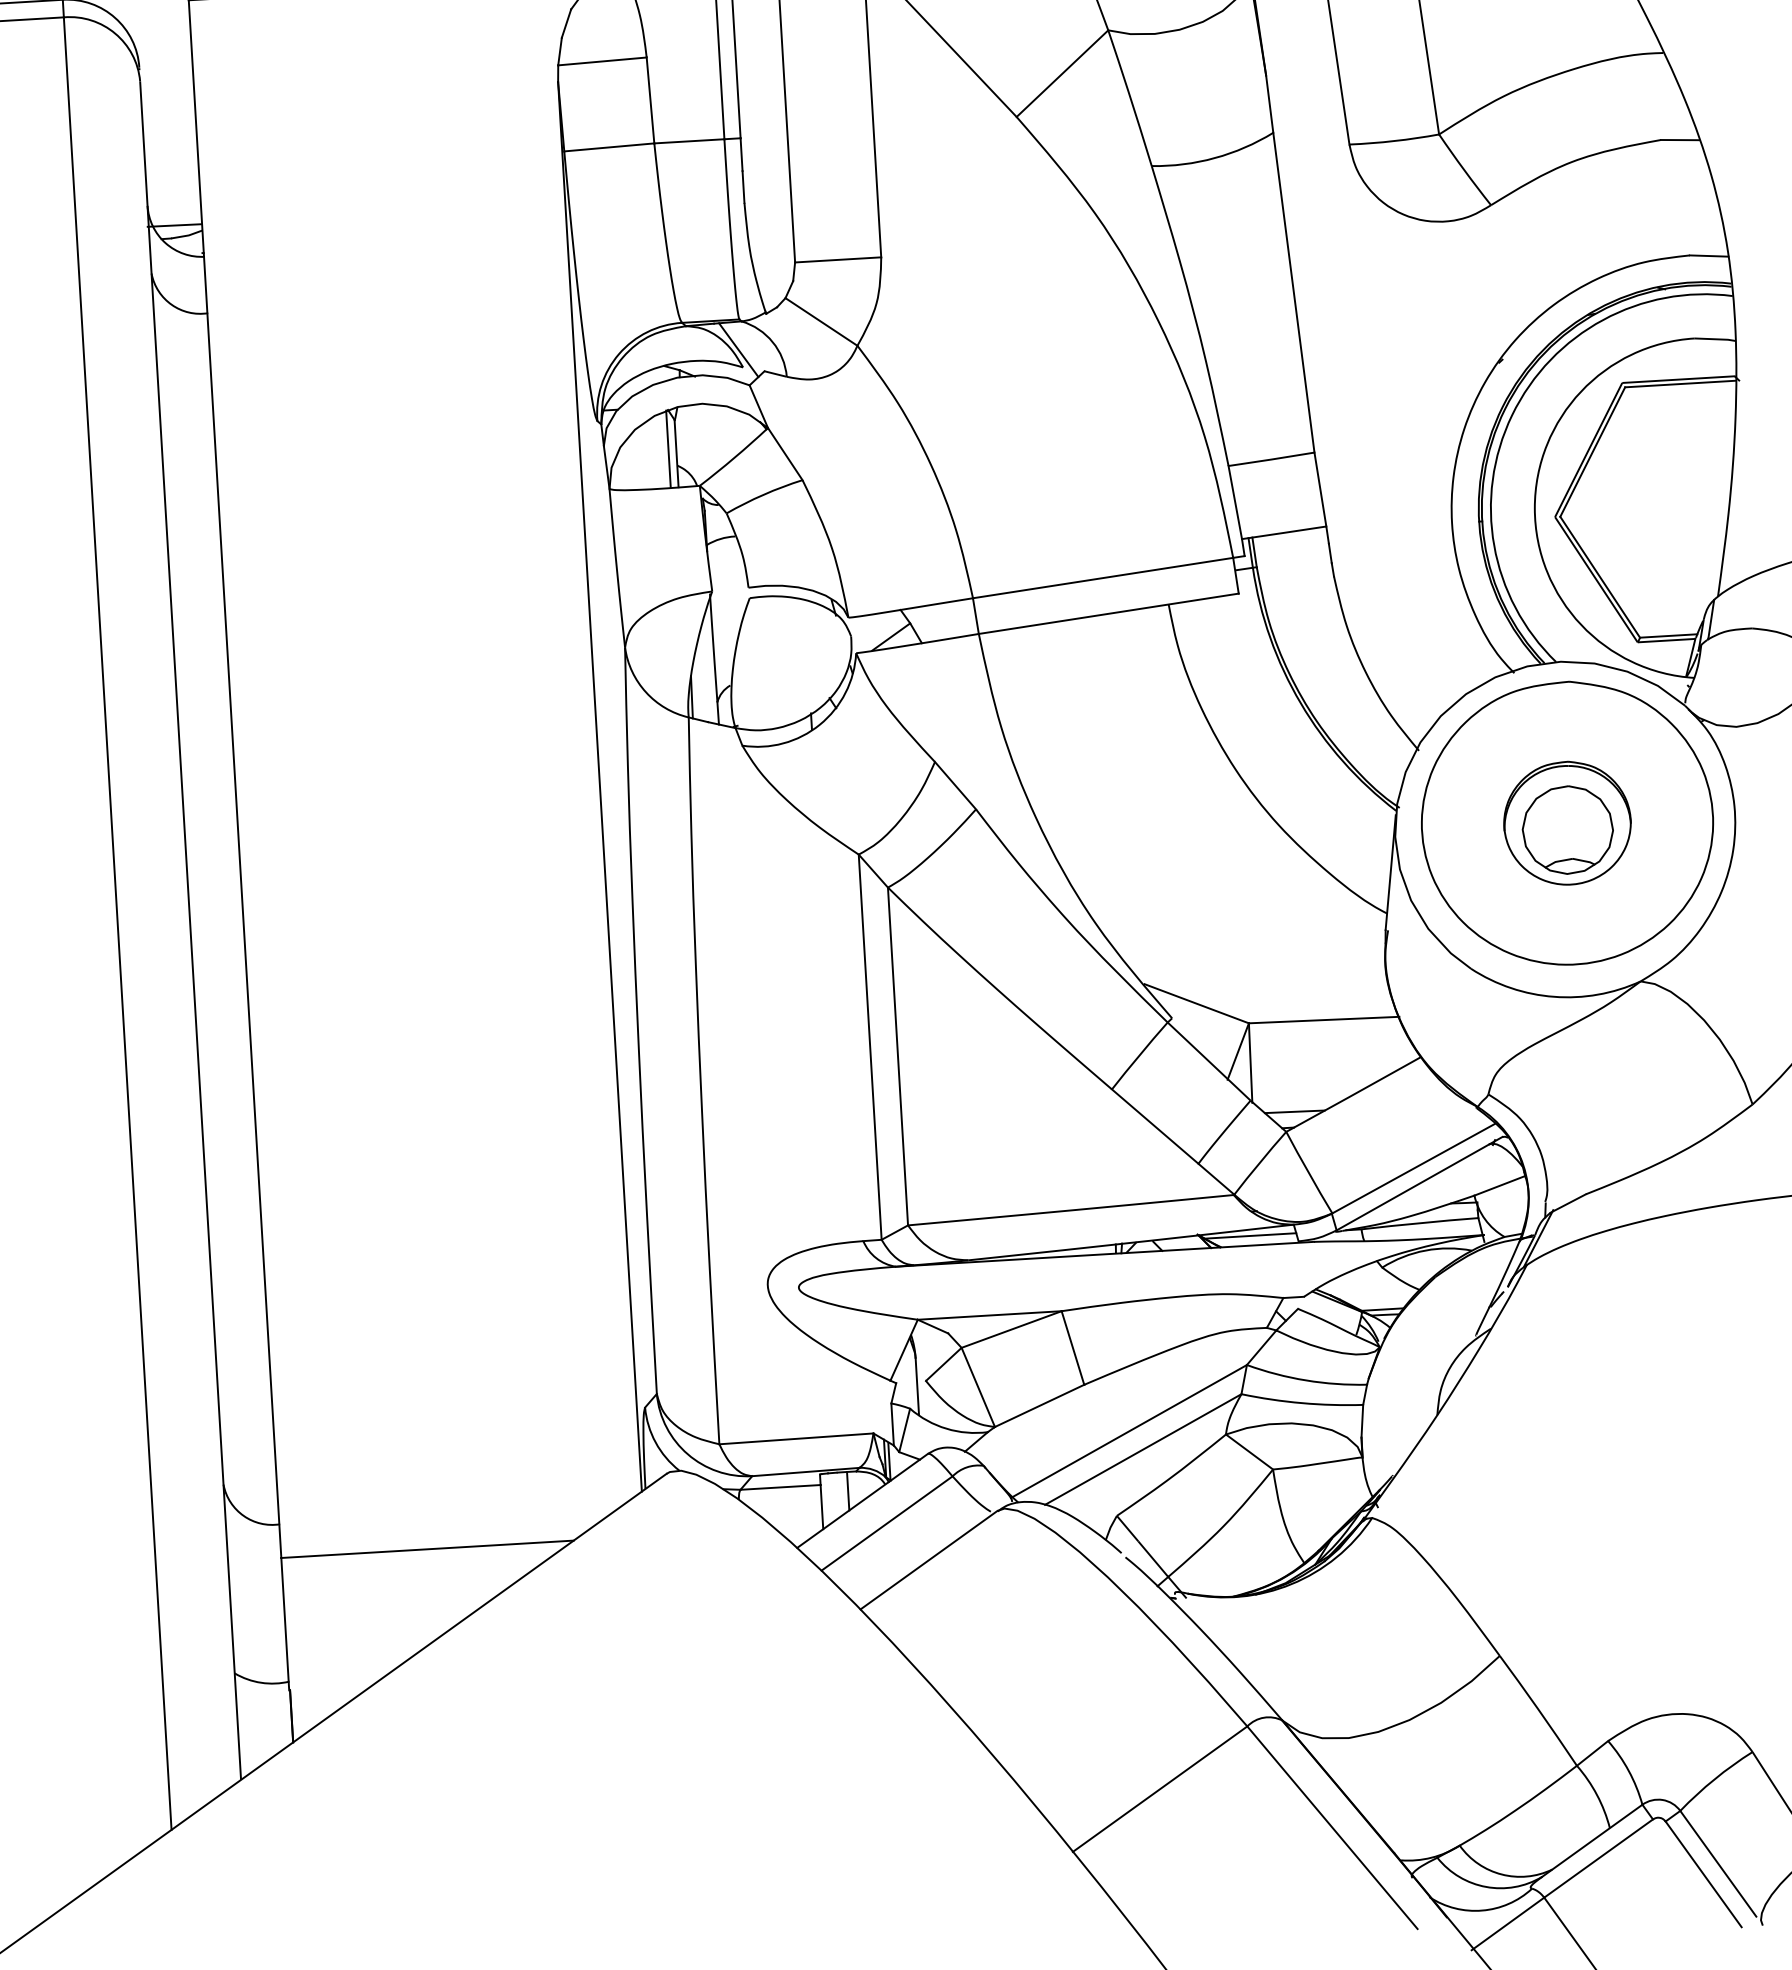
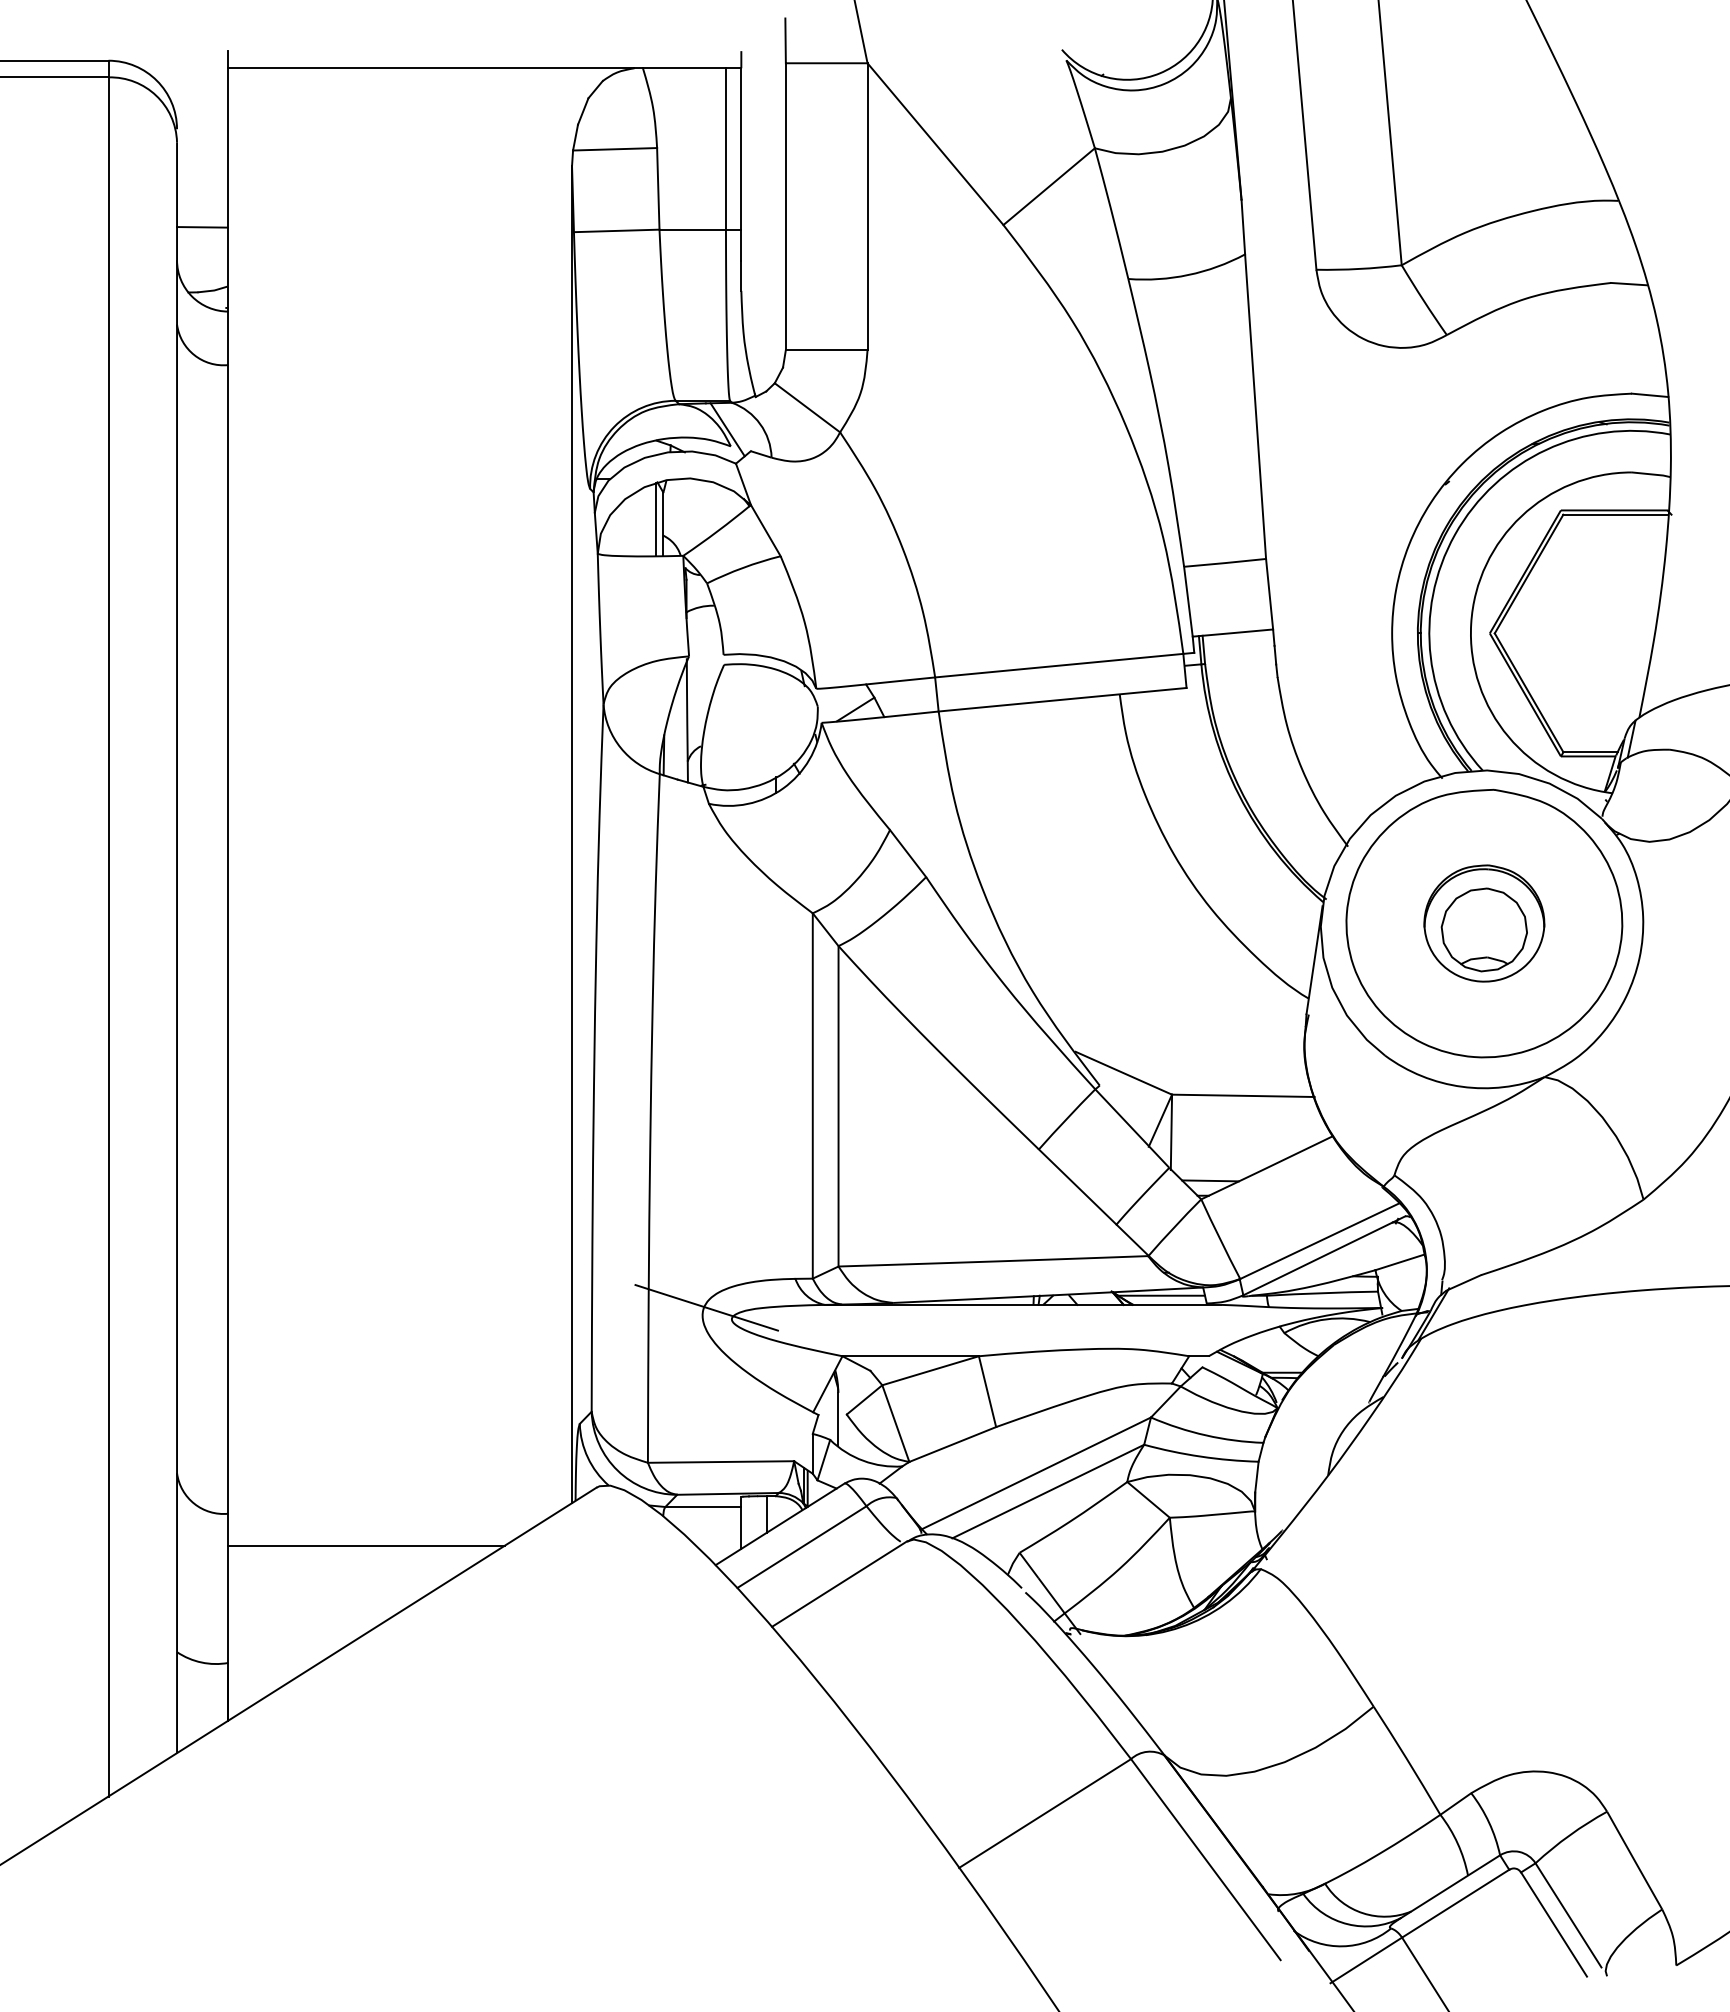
line: (174, 225) -> (202, 227), moved
line: (771, 1276) -> (706, 1307), added

